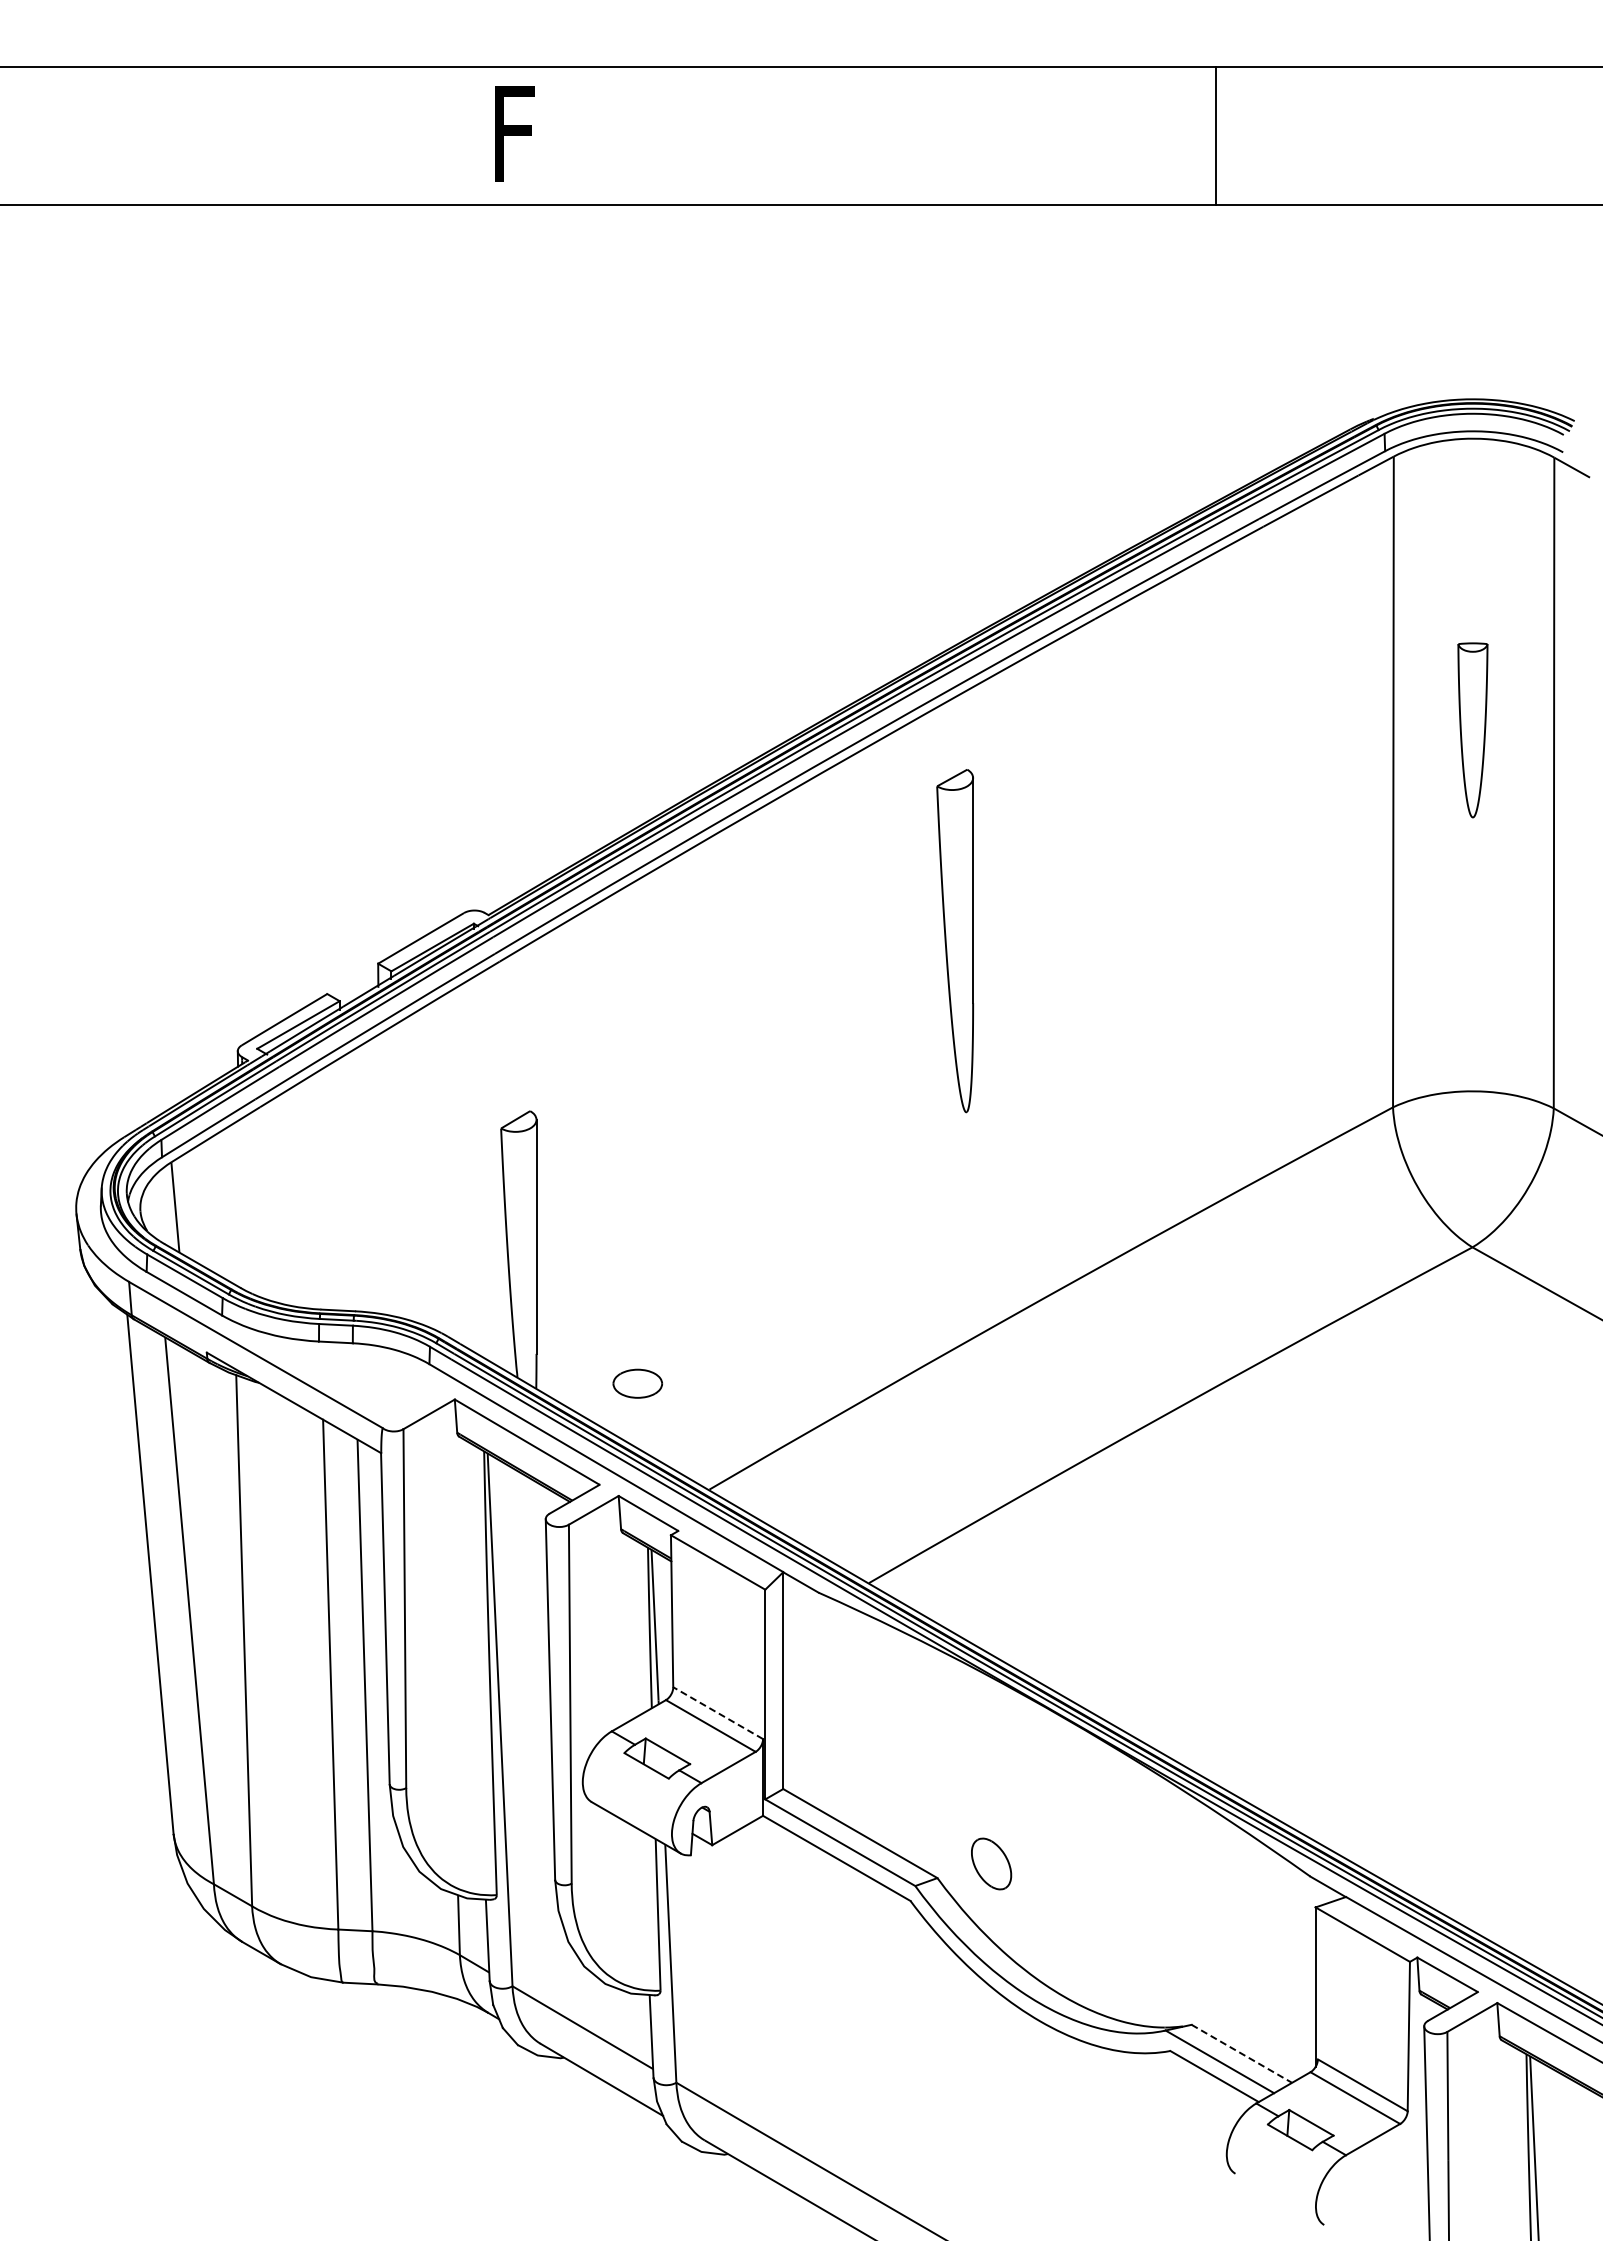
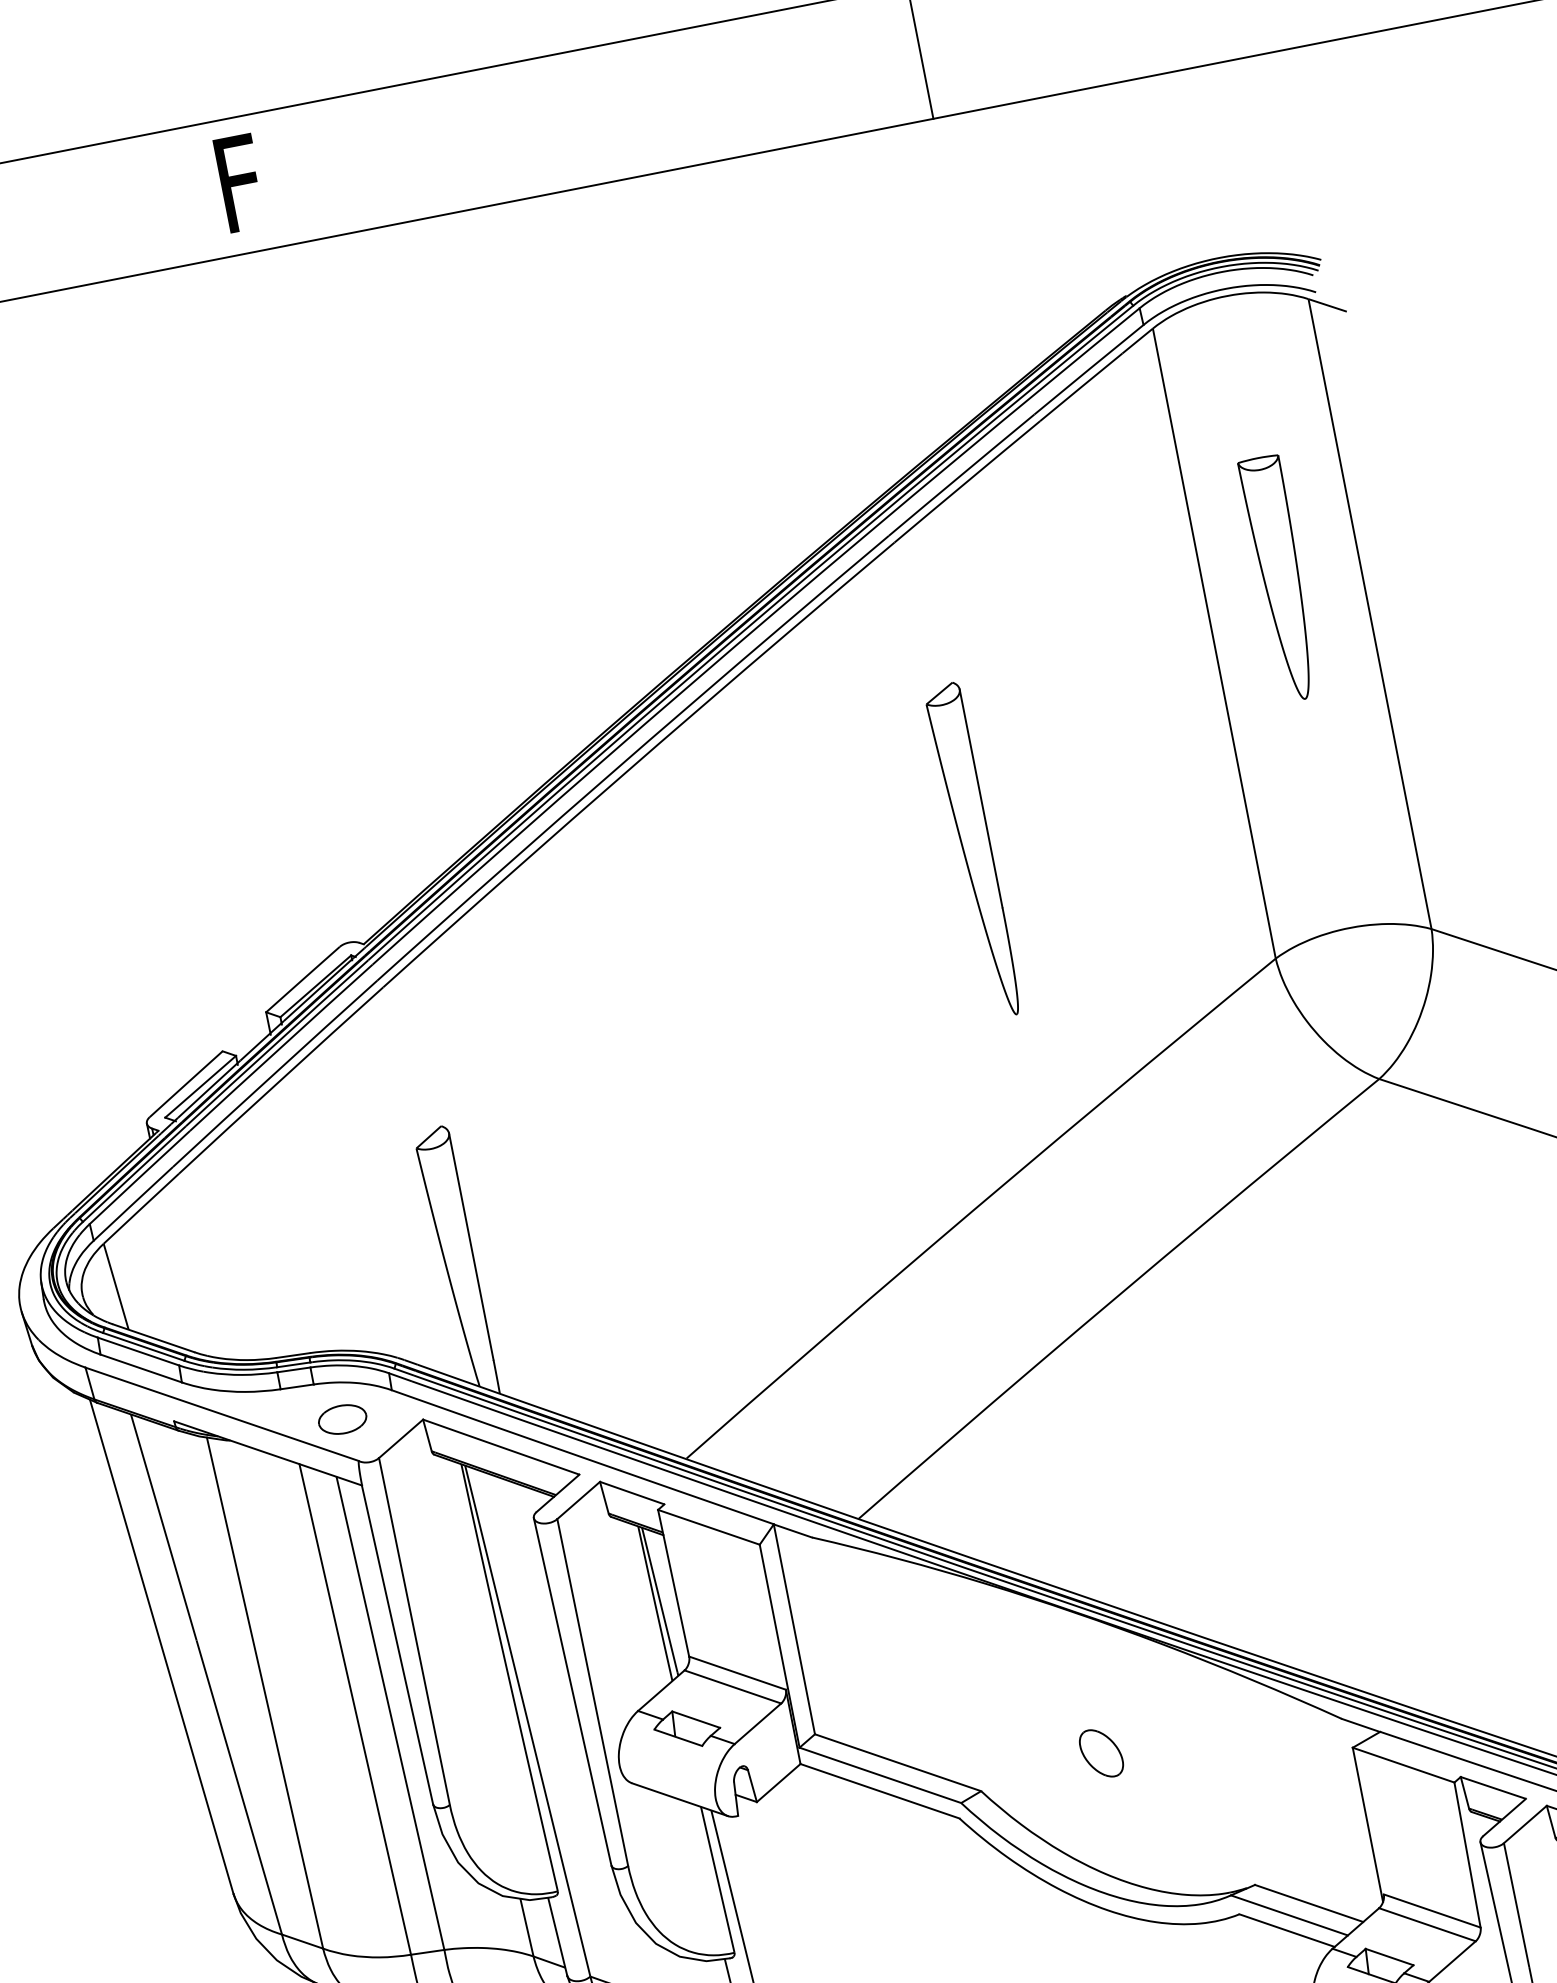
part: (1472, 730) -> (1281, 578), size x1.43
part: (954, 941) -> (972, 851), moved
part: (637, 1383) -> (342, 1419), moved
line: (718, 1713) -> (737, 1673), dashed -> solid
part: (991, 1863) -> (1101, 1752), moved
line: (1242, 2054) -> (1309, 1903), dashed -> solid

